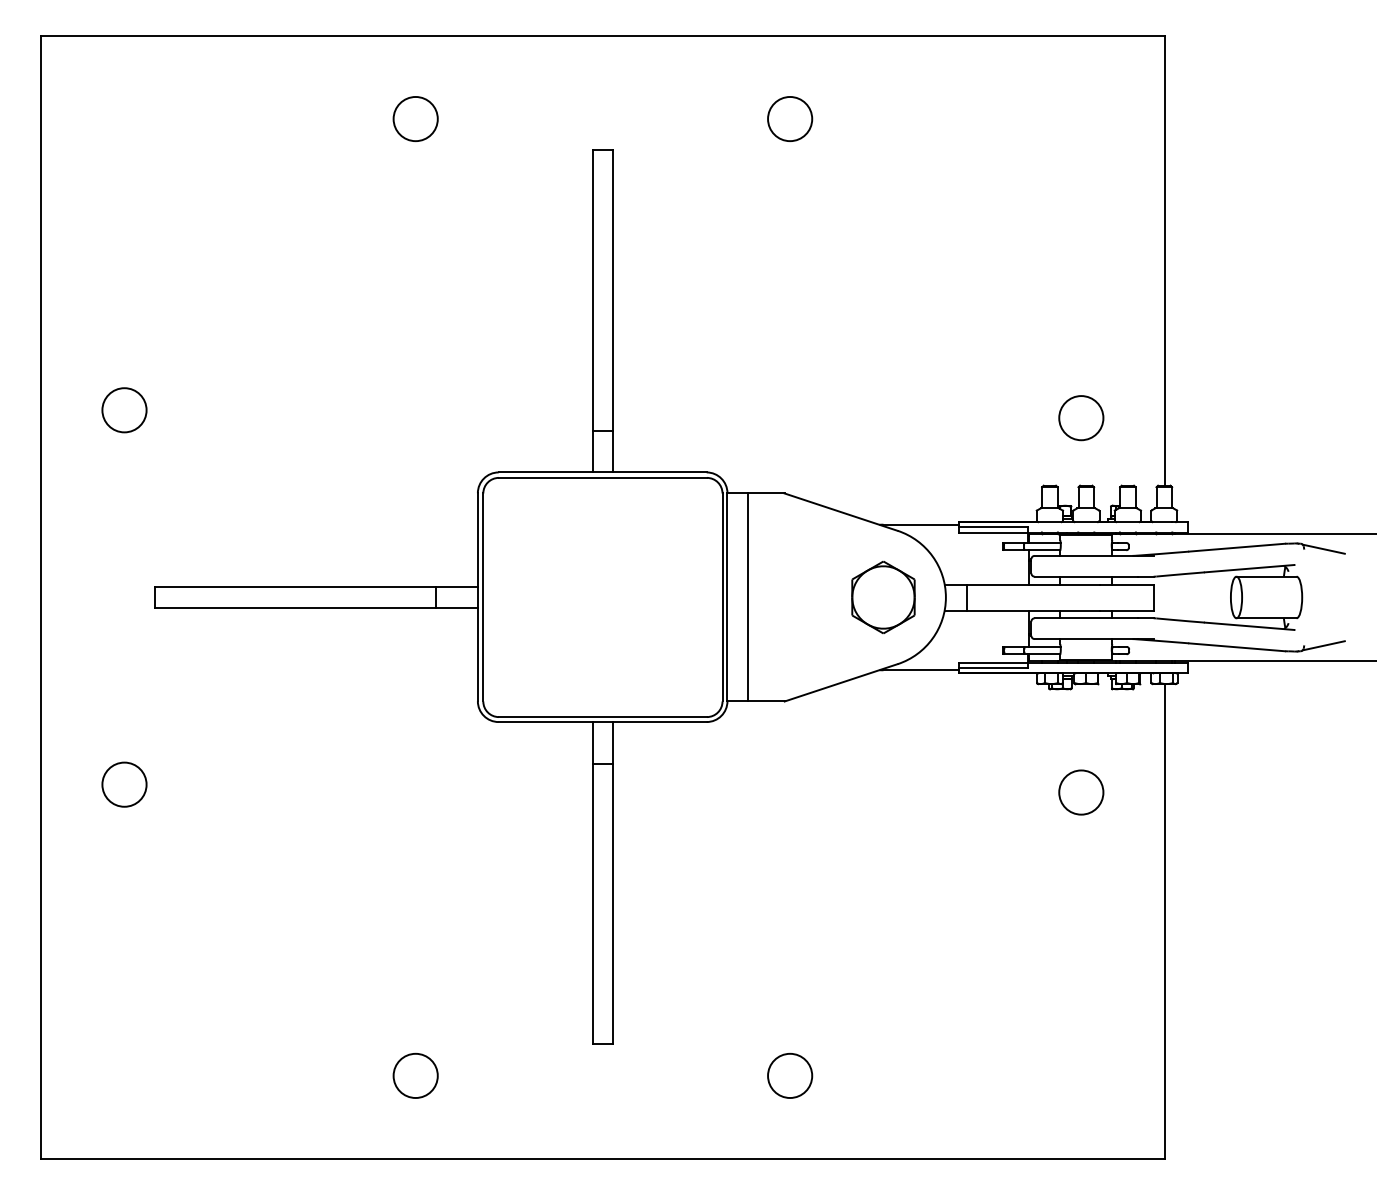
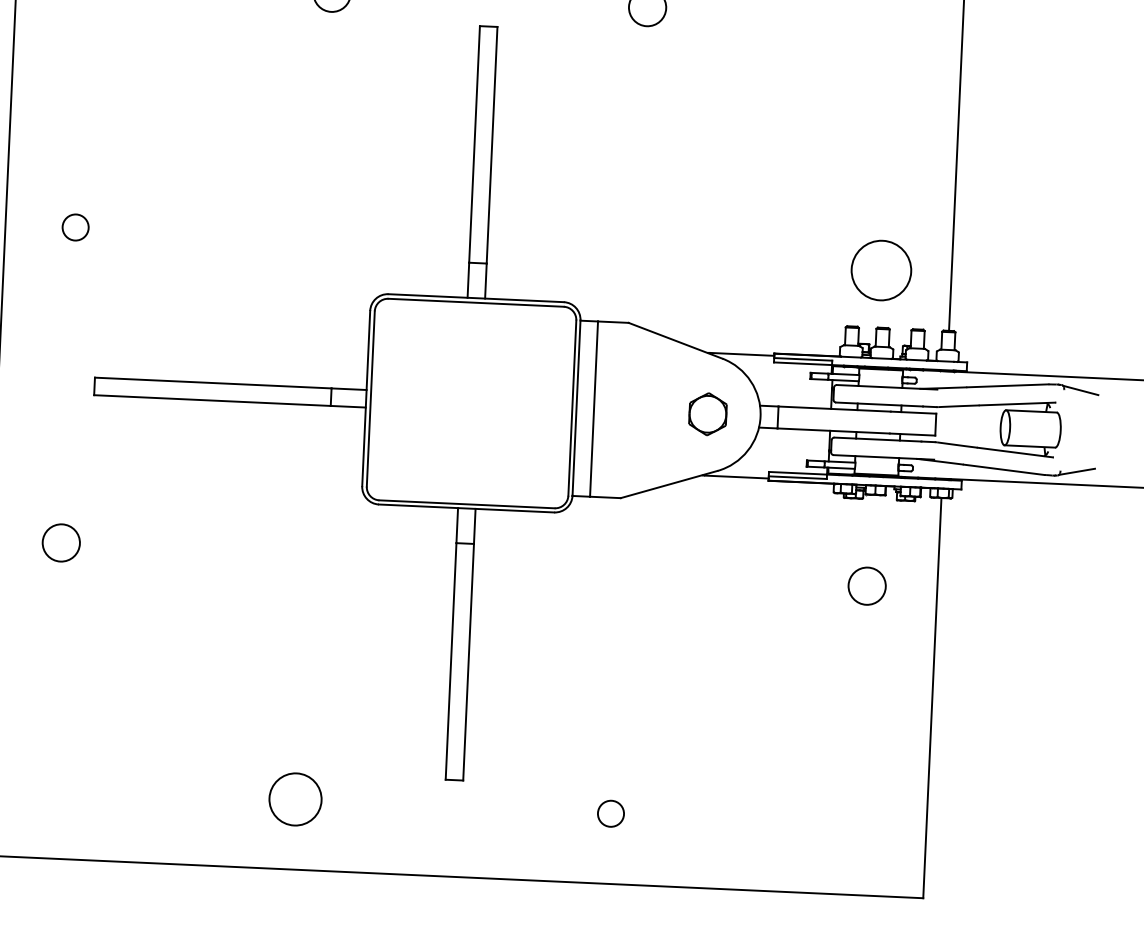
circle: (124, 410) -> (75, 227), size x0.7
circle: (1081, 418) -> (881, 271), size x1.6
part: (883, 597) -> (707, 414), size x0.7
circle: (415, 1075) -> (295, 799), size x1.4
circle: (790, 1075) -> (611, 813), size x0.7

